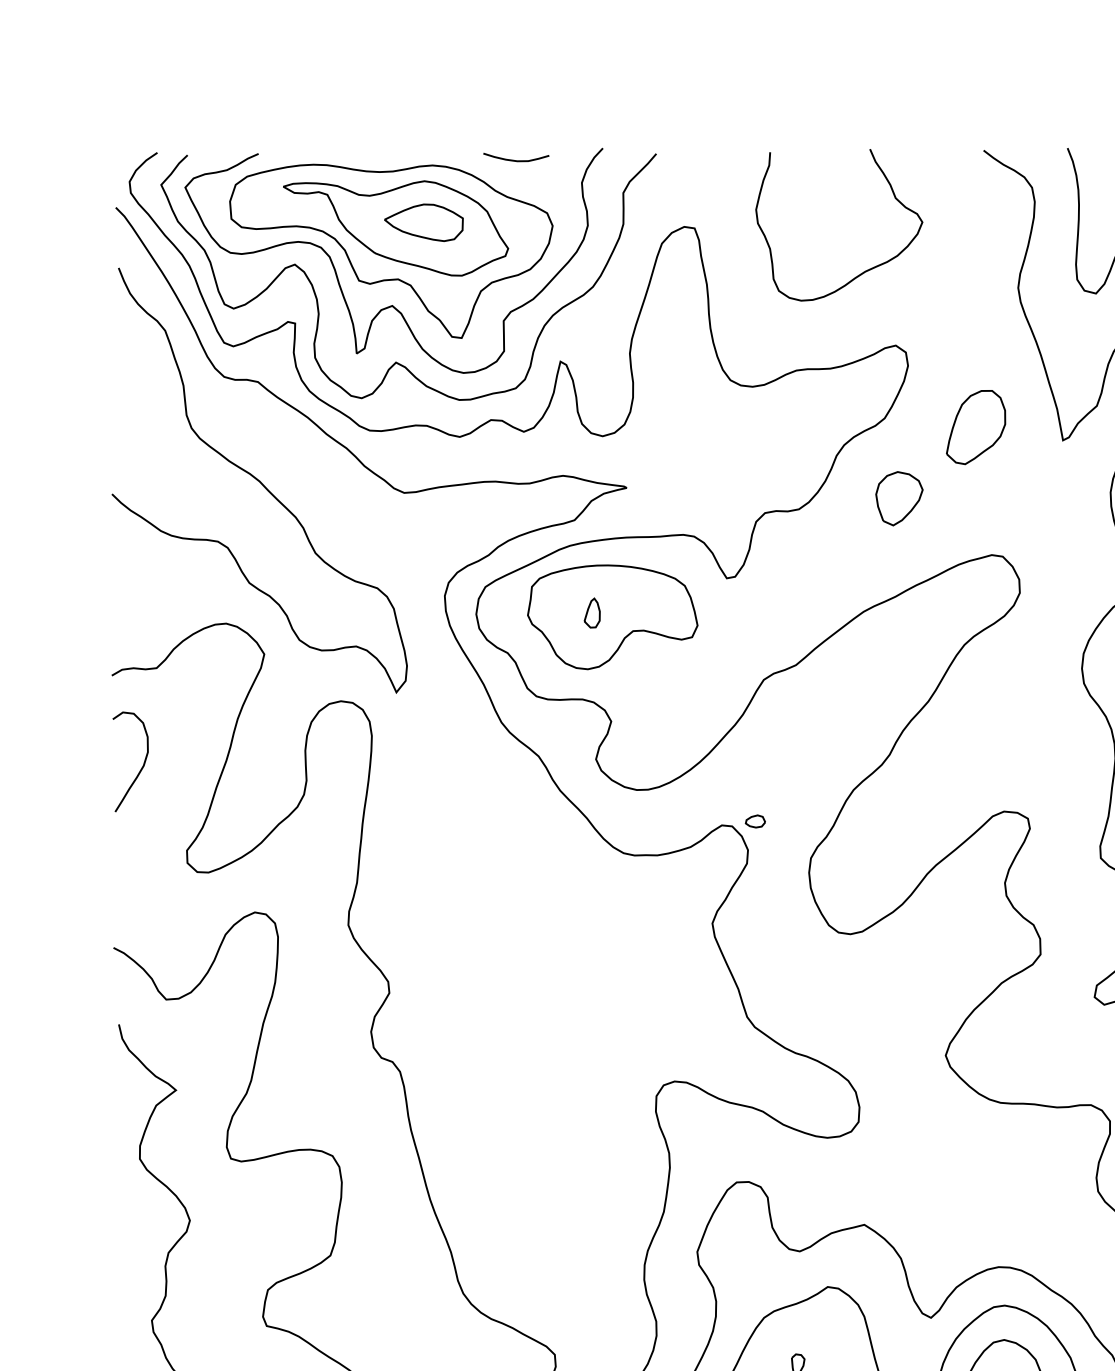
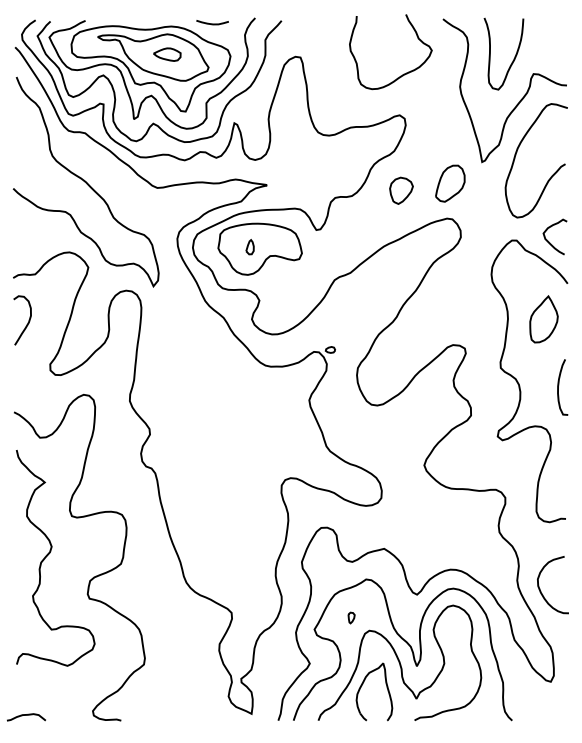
part: (424, 222) -> (167, 54), size x0.7
curve: (862, 270) -> (402, 74), moved
part: (976, 427) -> (450, 183), moved

